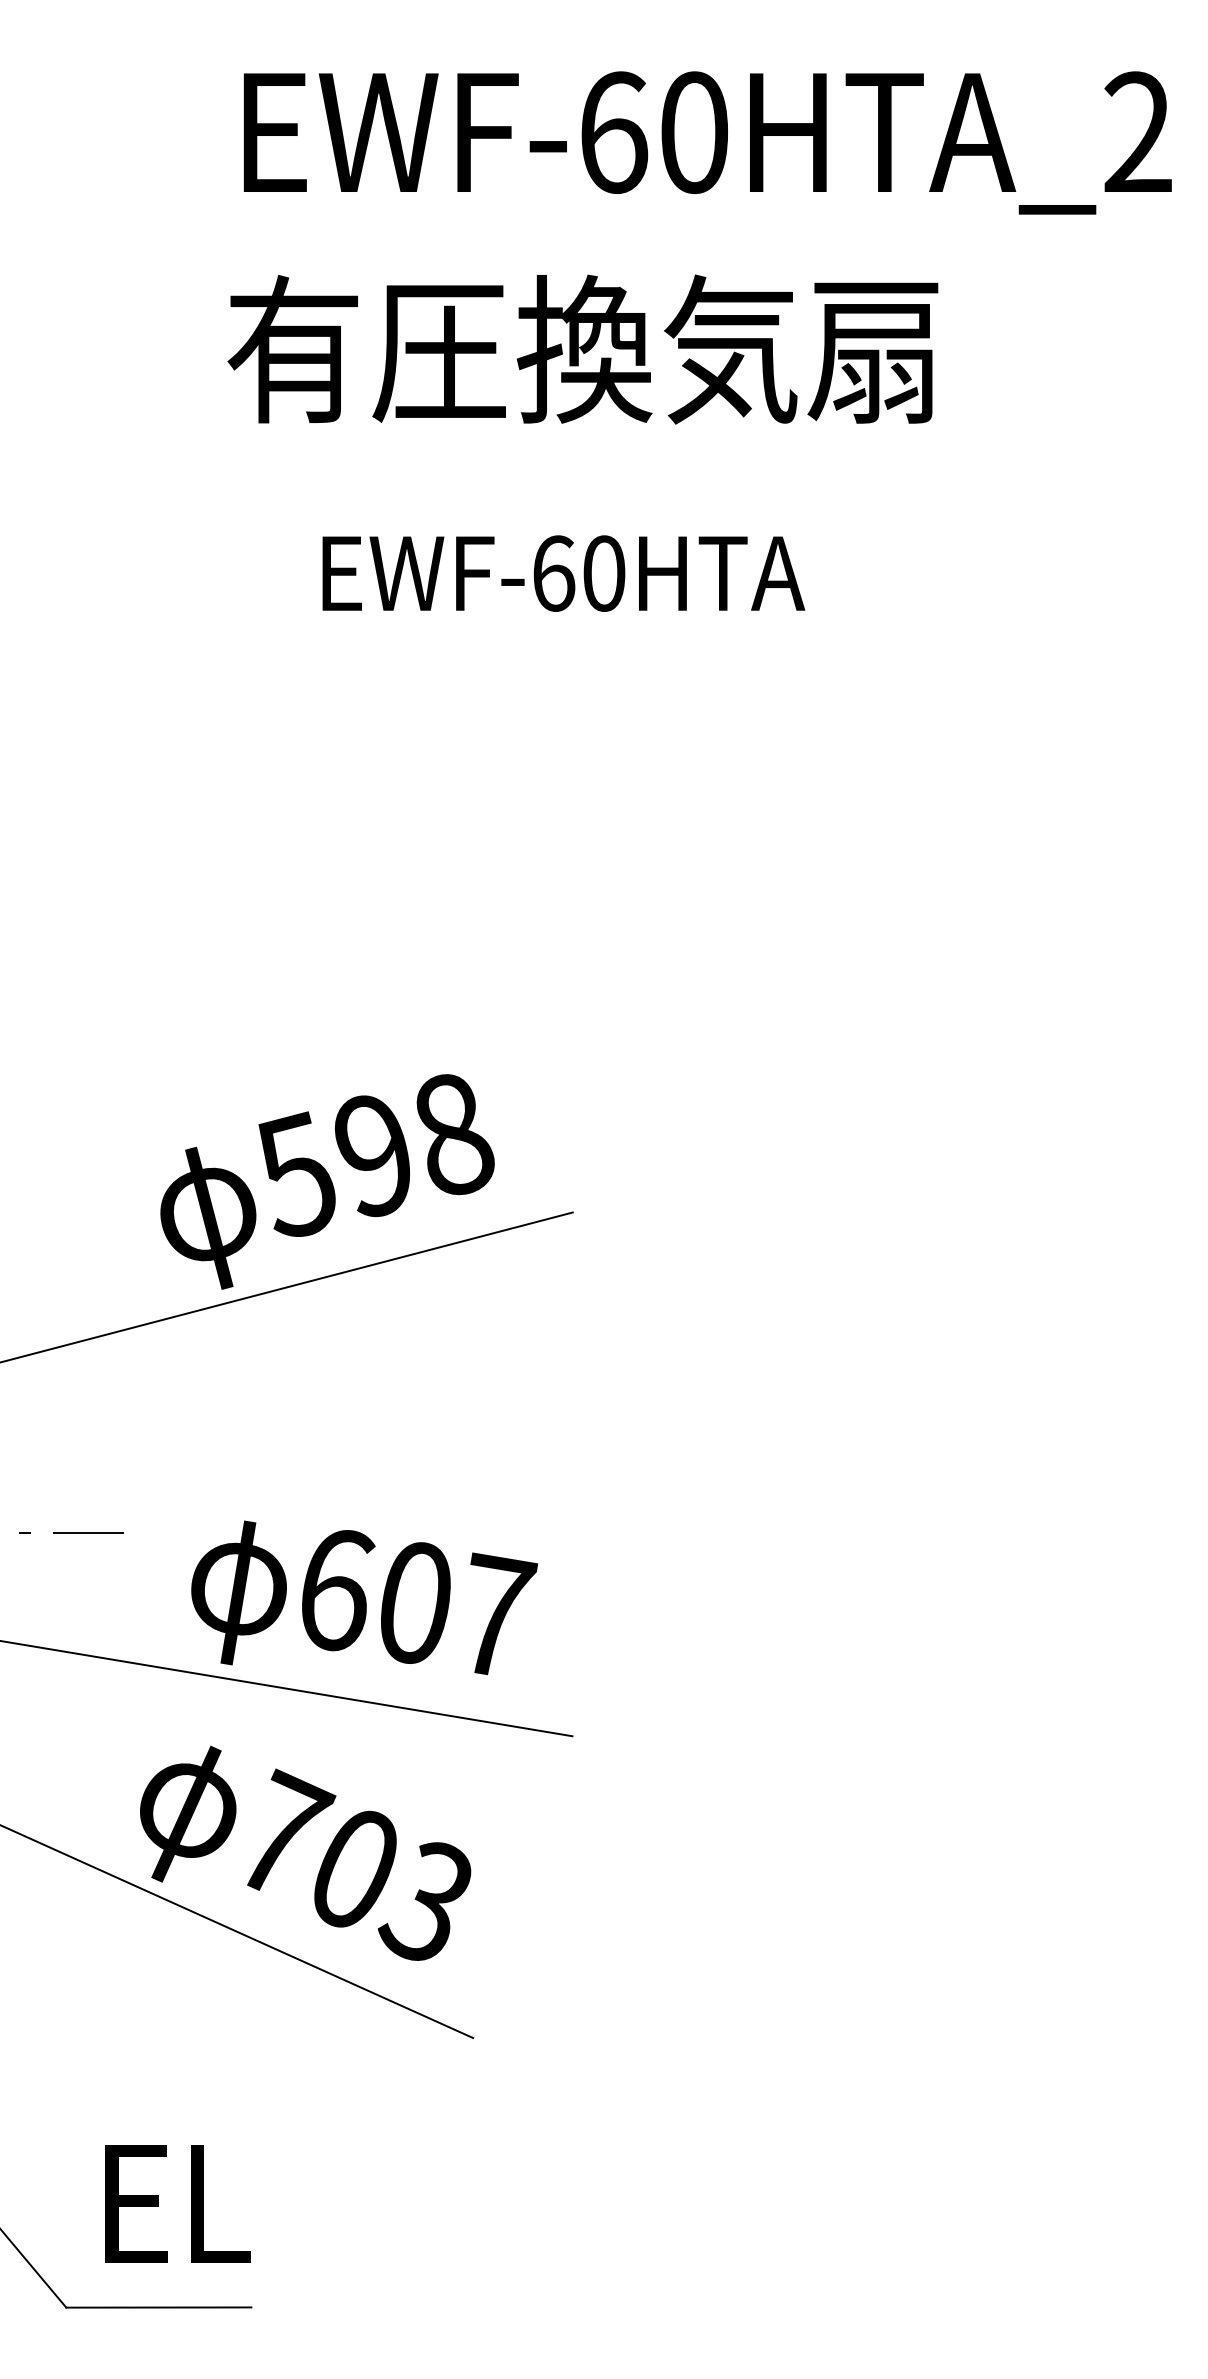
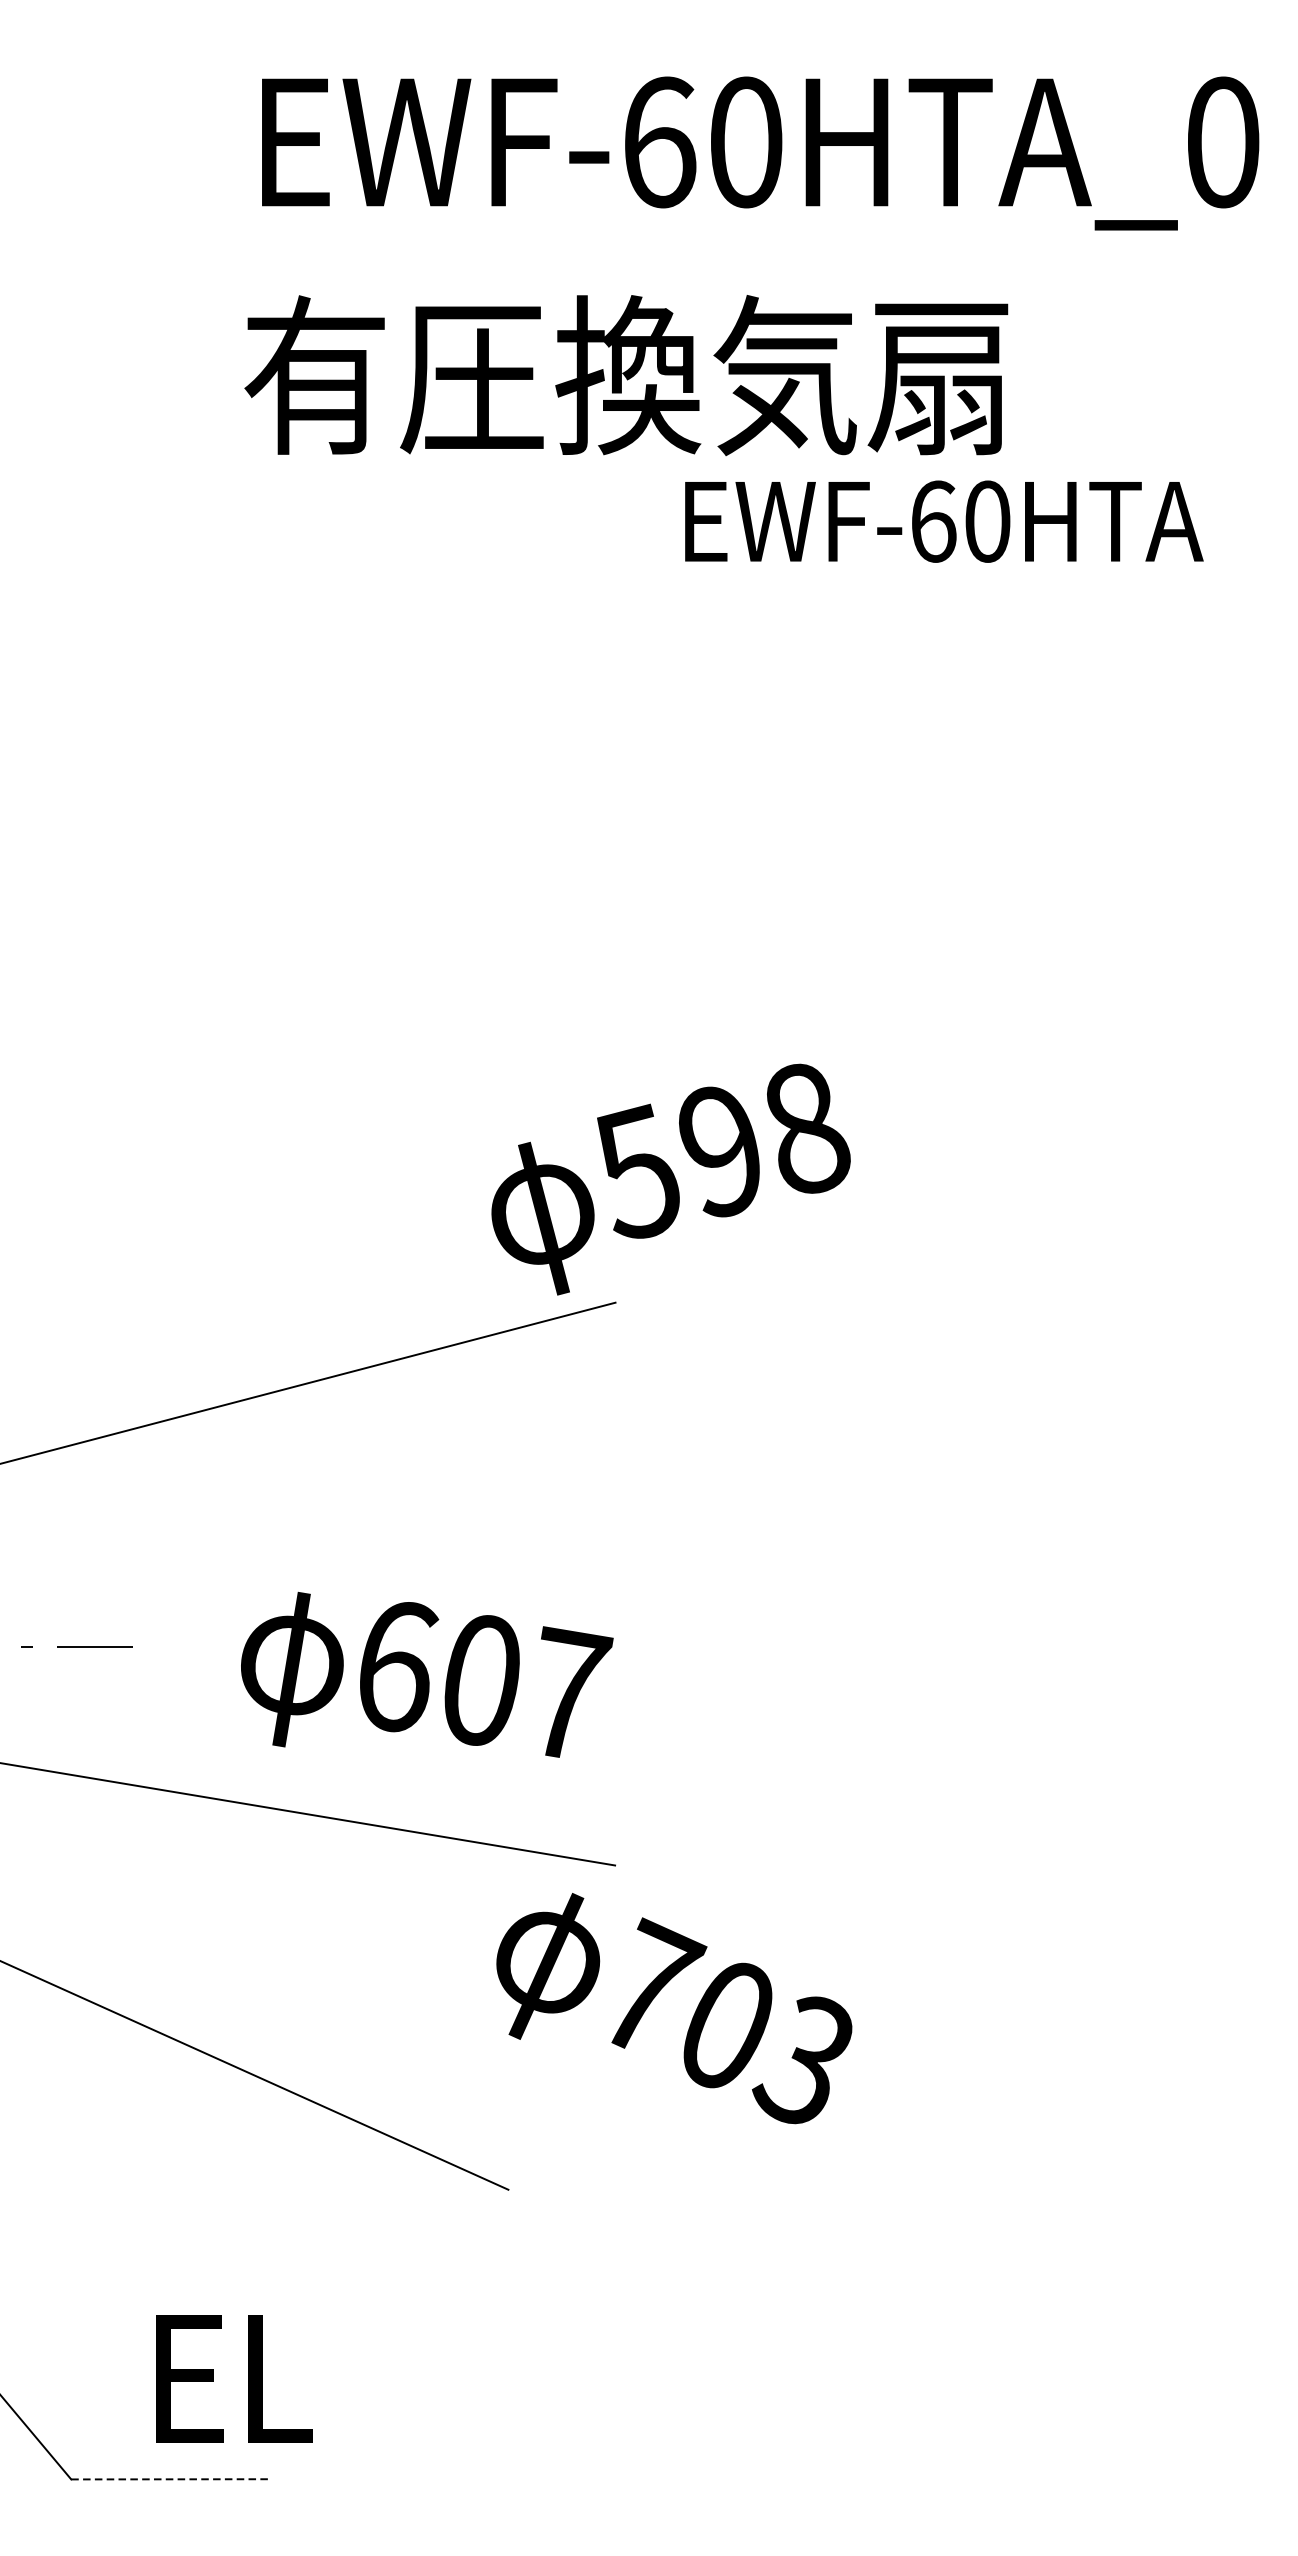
text: (1137, 132) -> (1222, 142), EWF-60HTA_2 -> EWF-60HTA_0
text: (563, 573) -> (943, 521), moved
text: (327, 1181) -> (671, 1179), moved
text: (364, 1597) -> (427, 1674), moved
text: (305, 1852) -> (674, 2007), moved
text: (177, 2203) -> (233, 2378), moved
line: (158, 2307) -> (170, 2479), solid -> dashed

